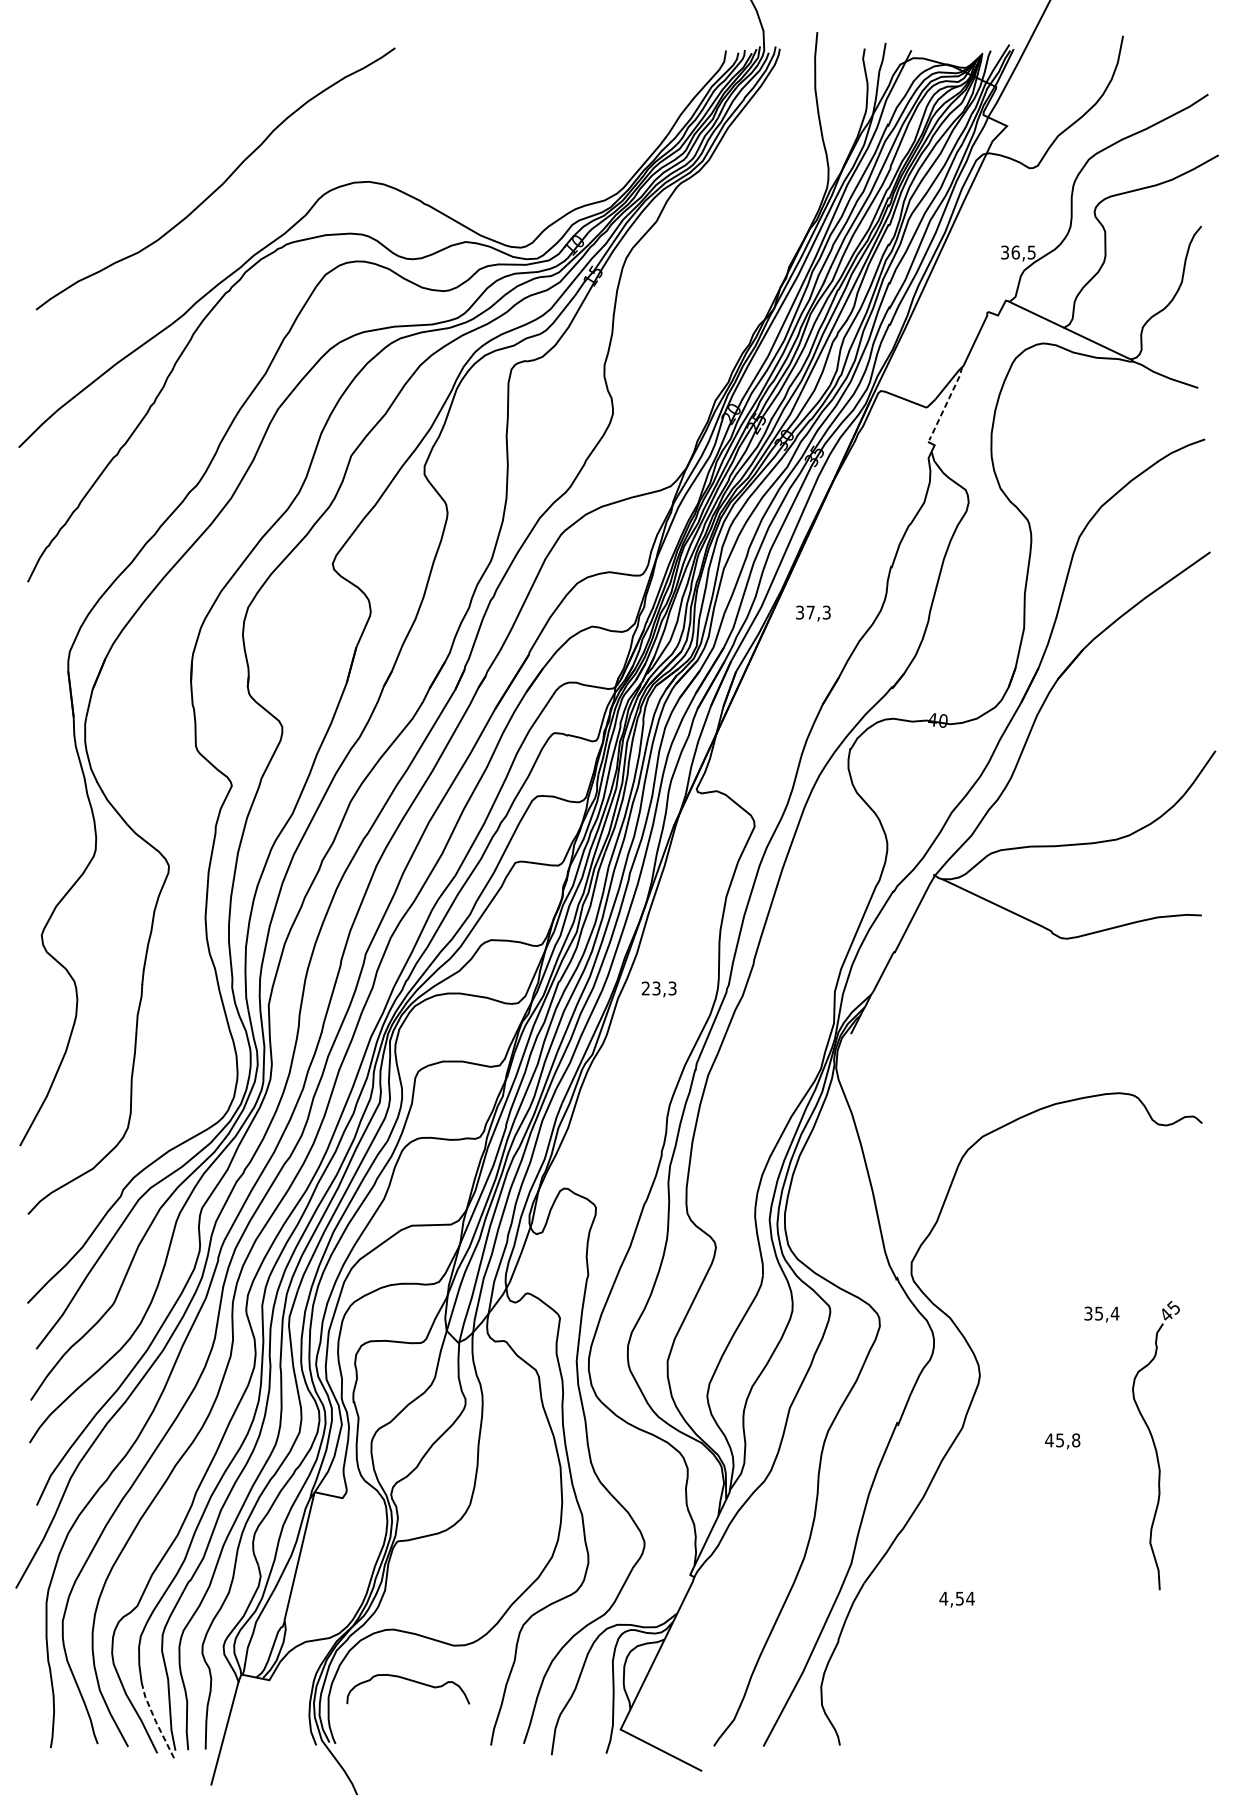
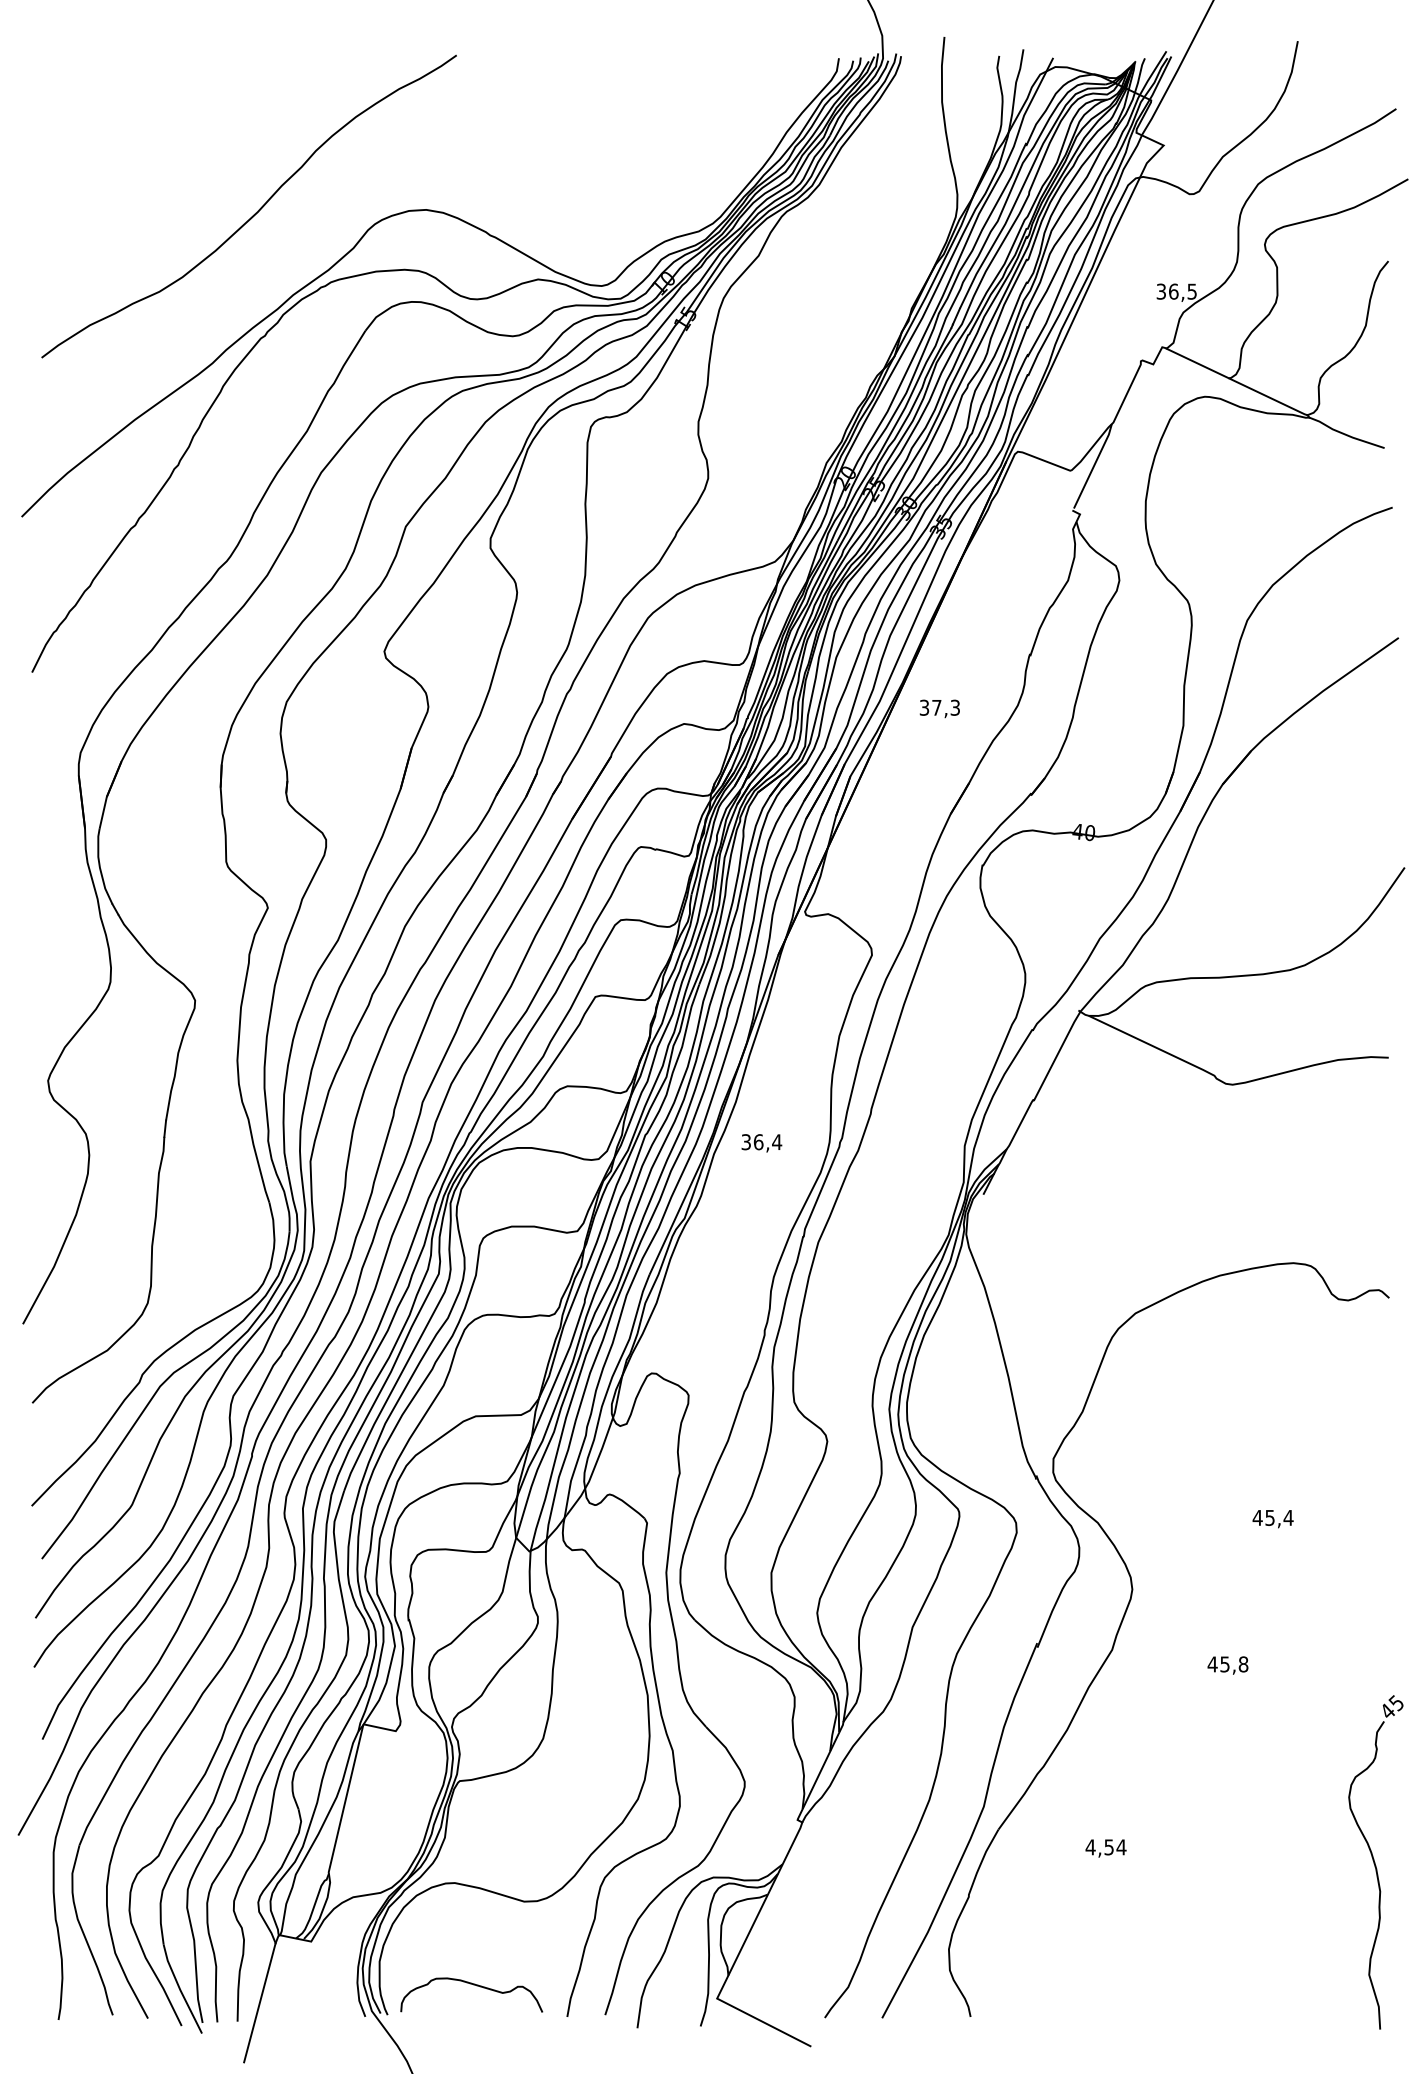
line: (946, 403) -> (1093, 466), dashed -> solid
text: (659, 988) -> (761, 1142), 23,3 -> 36,4
text: (1088, 1313) -> (1257, 1517), 35,4 -> 45,4
part: (1155, 1445) -> (1375, 1862), moved
curve: (409, 1681) -> (473, 1985), moved
line: (156, 1722) -> (180, 1990), dashed -> solid

